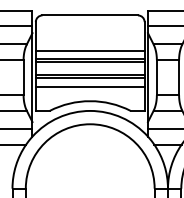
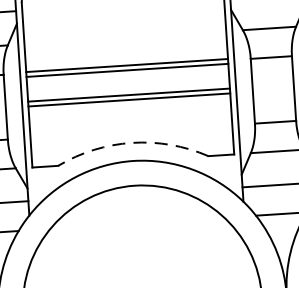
line: (89, 50) -> (124, 49), removed
line: (89, 86) -> (129, 115), removed
arc: (90, 101) -> (132, 143), solid -> dashed

